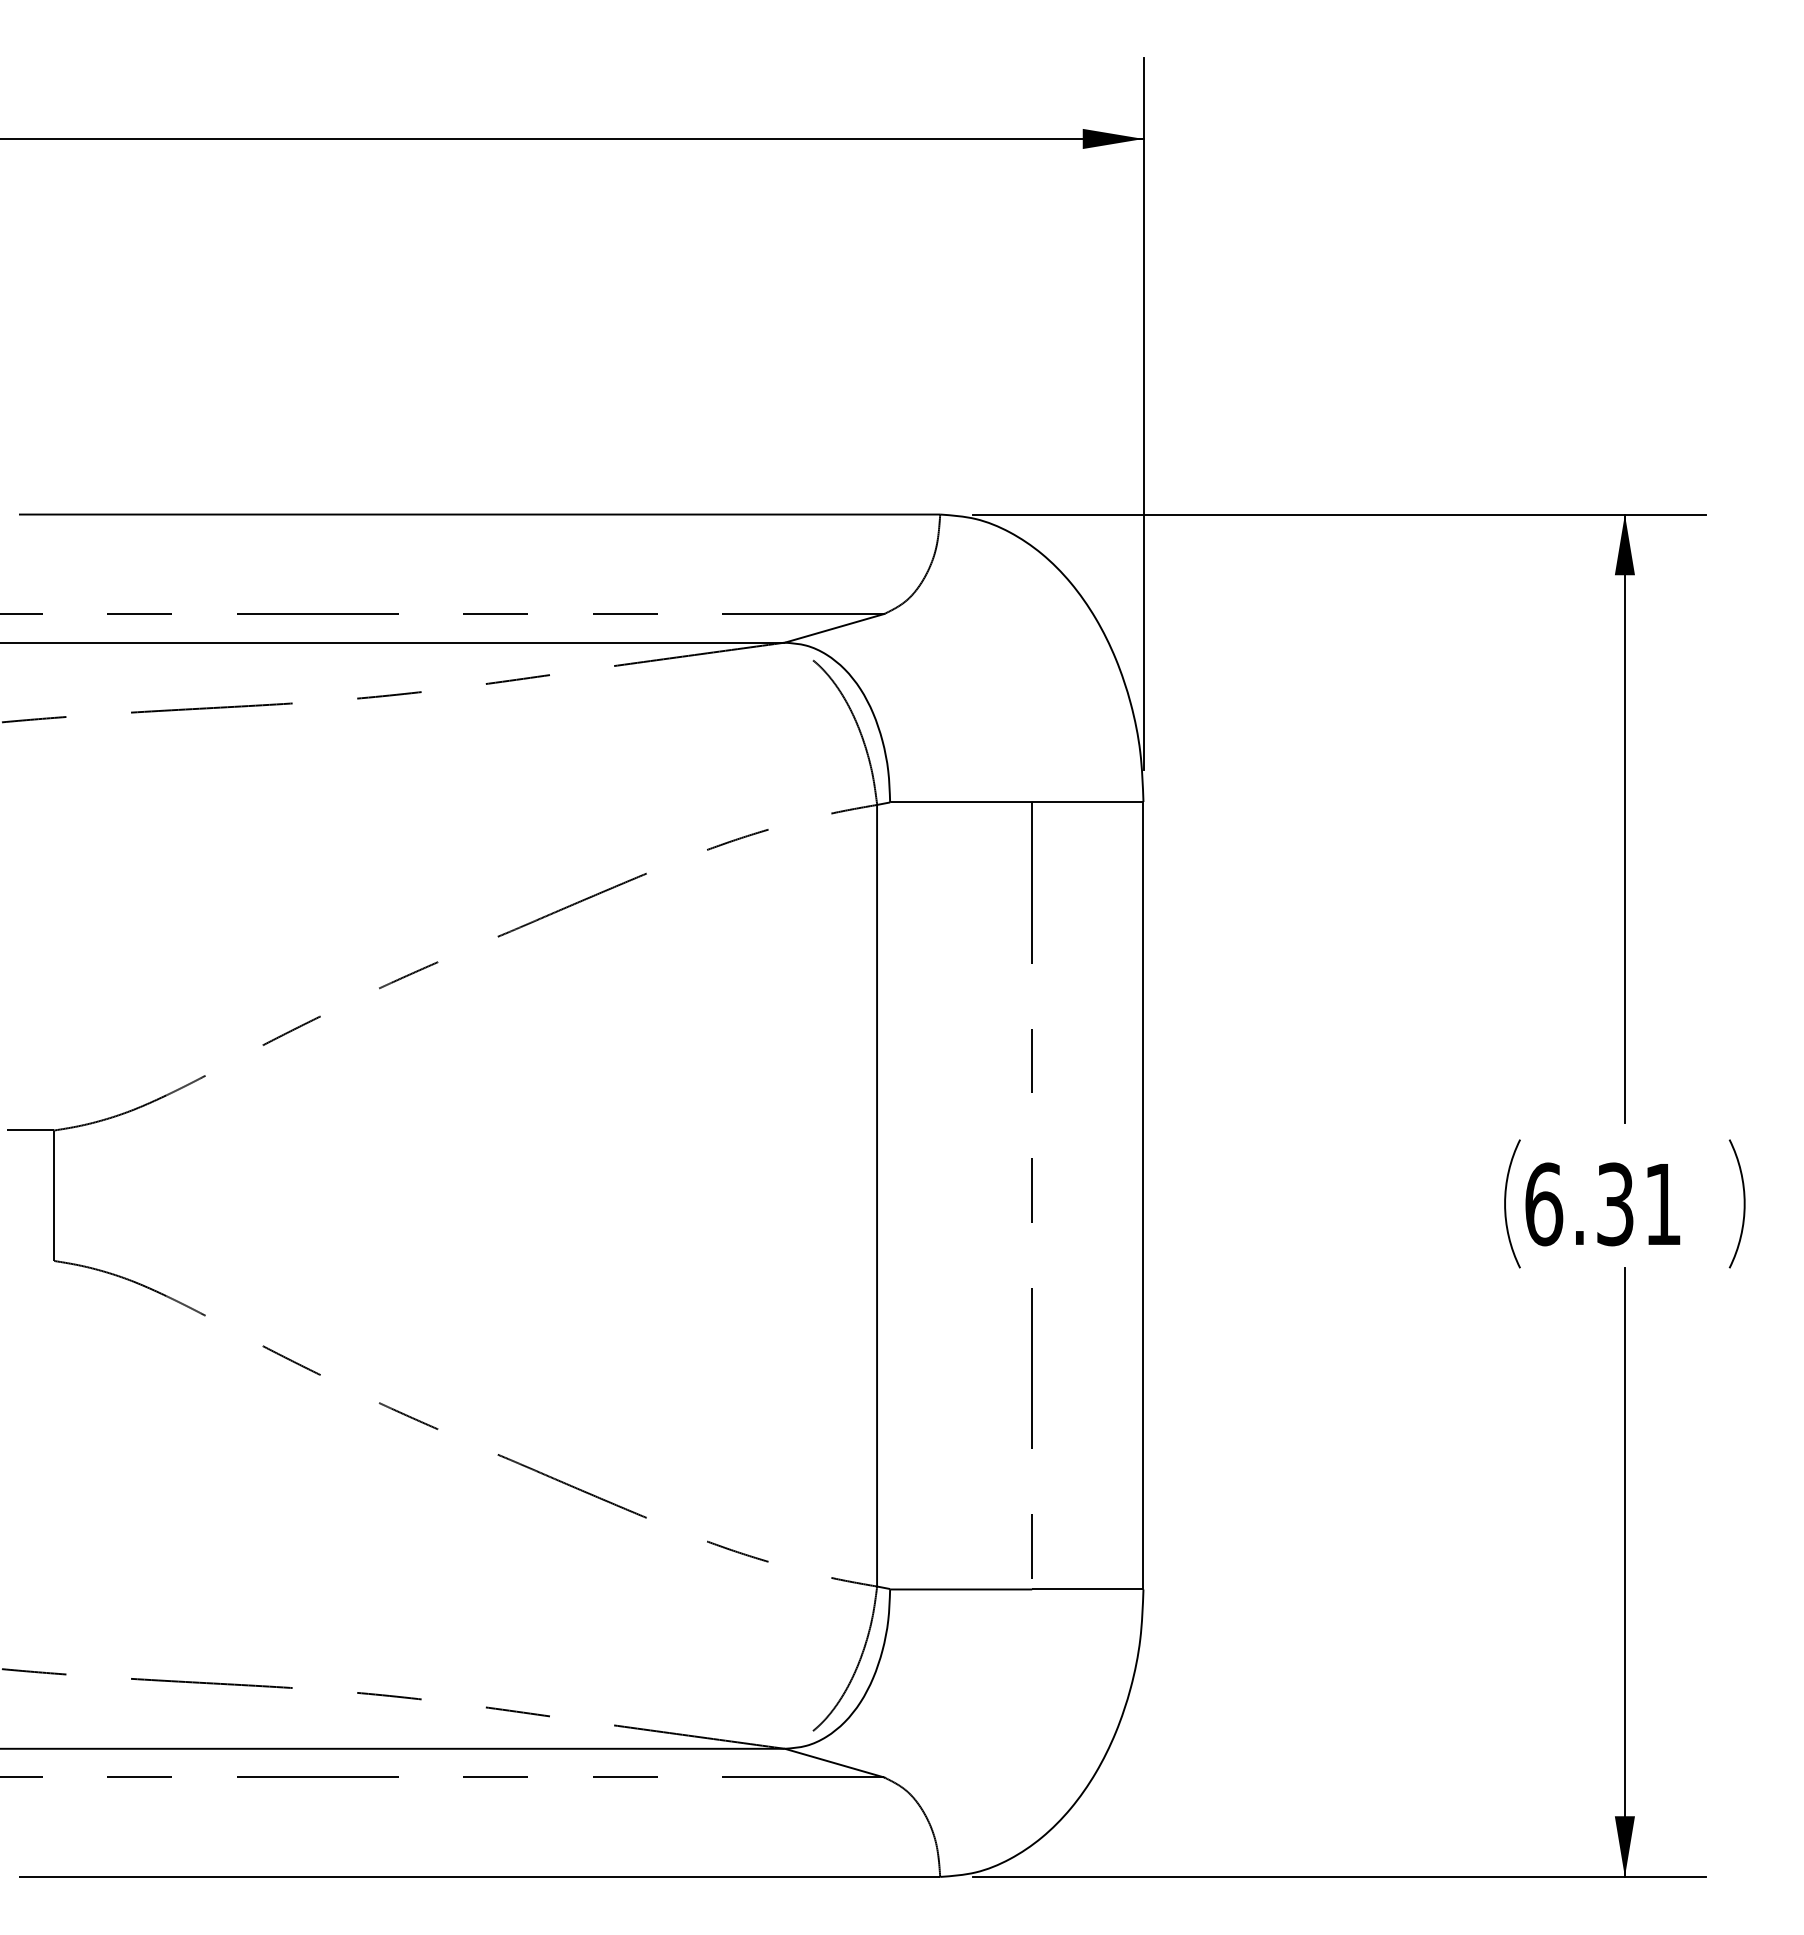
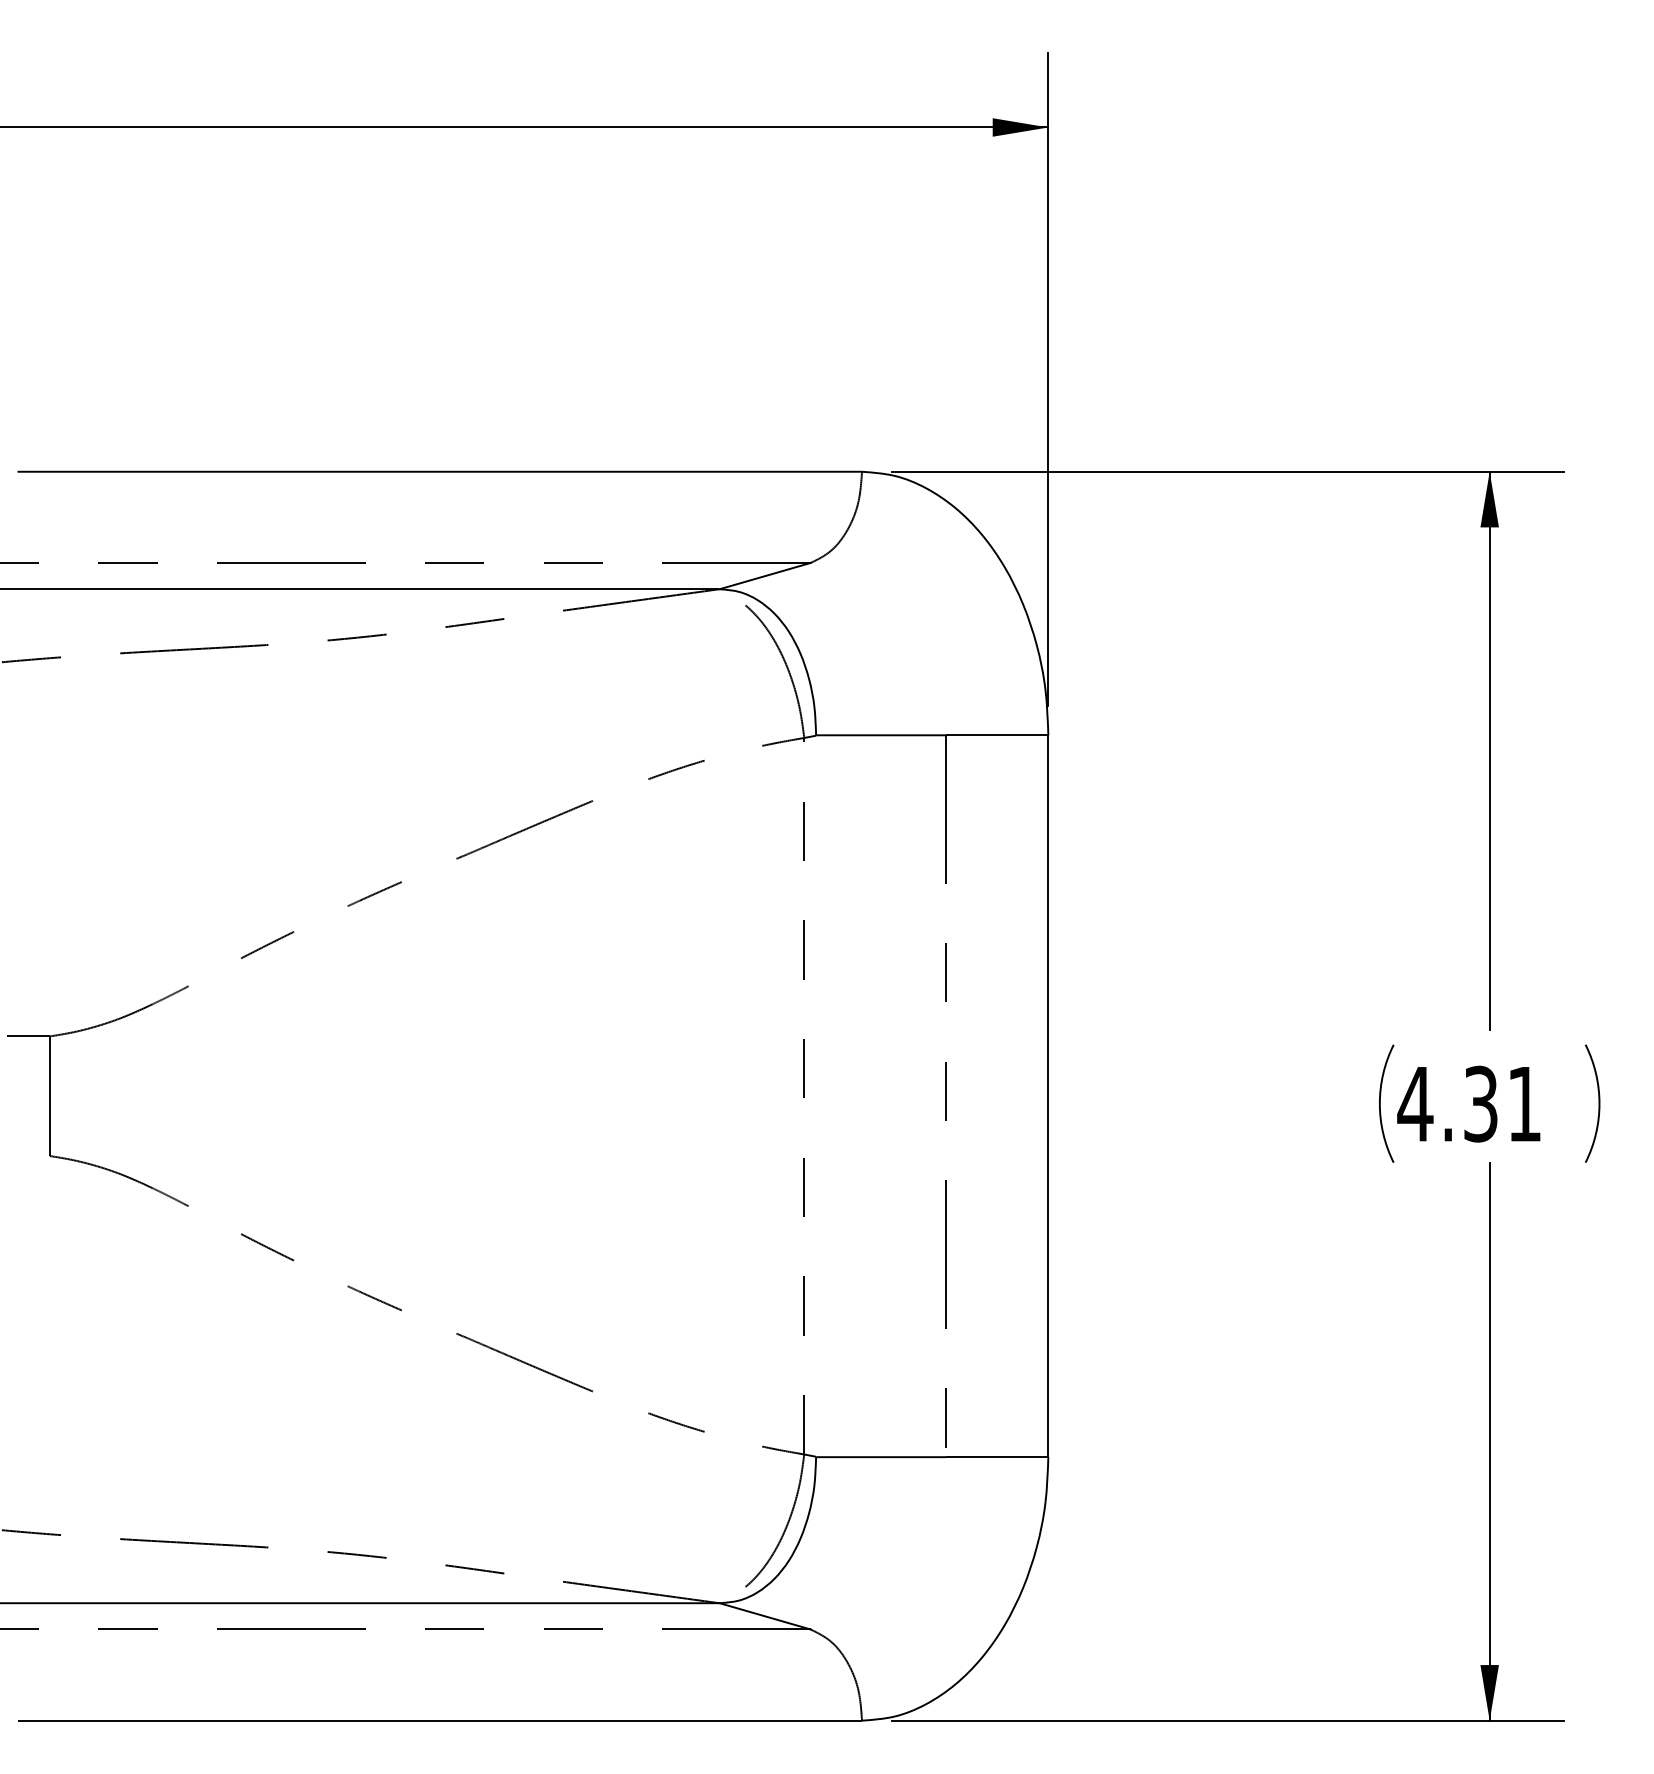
line: (877, 1195) -> (804, 1096), solid -> dashed
text: (1543, 1204) -> (1415, 1104), 6.31 -> 4.31

